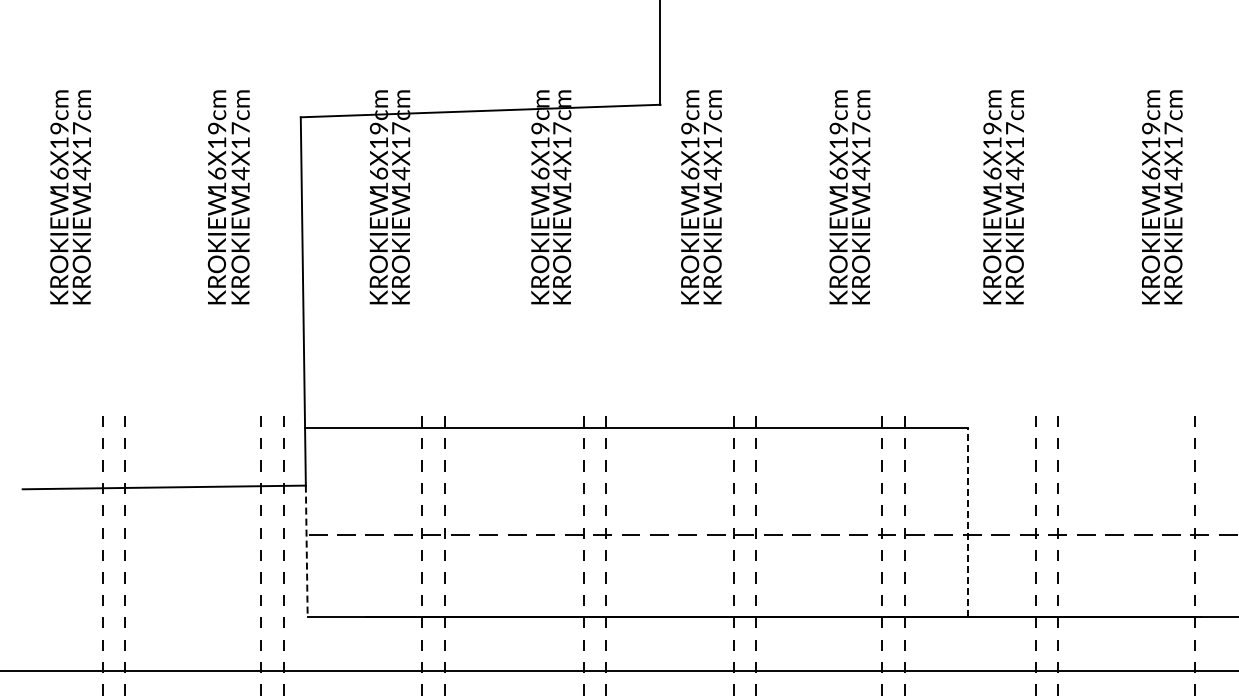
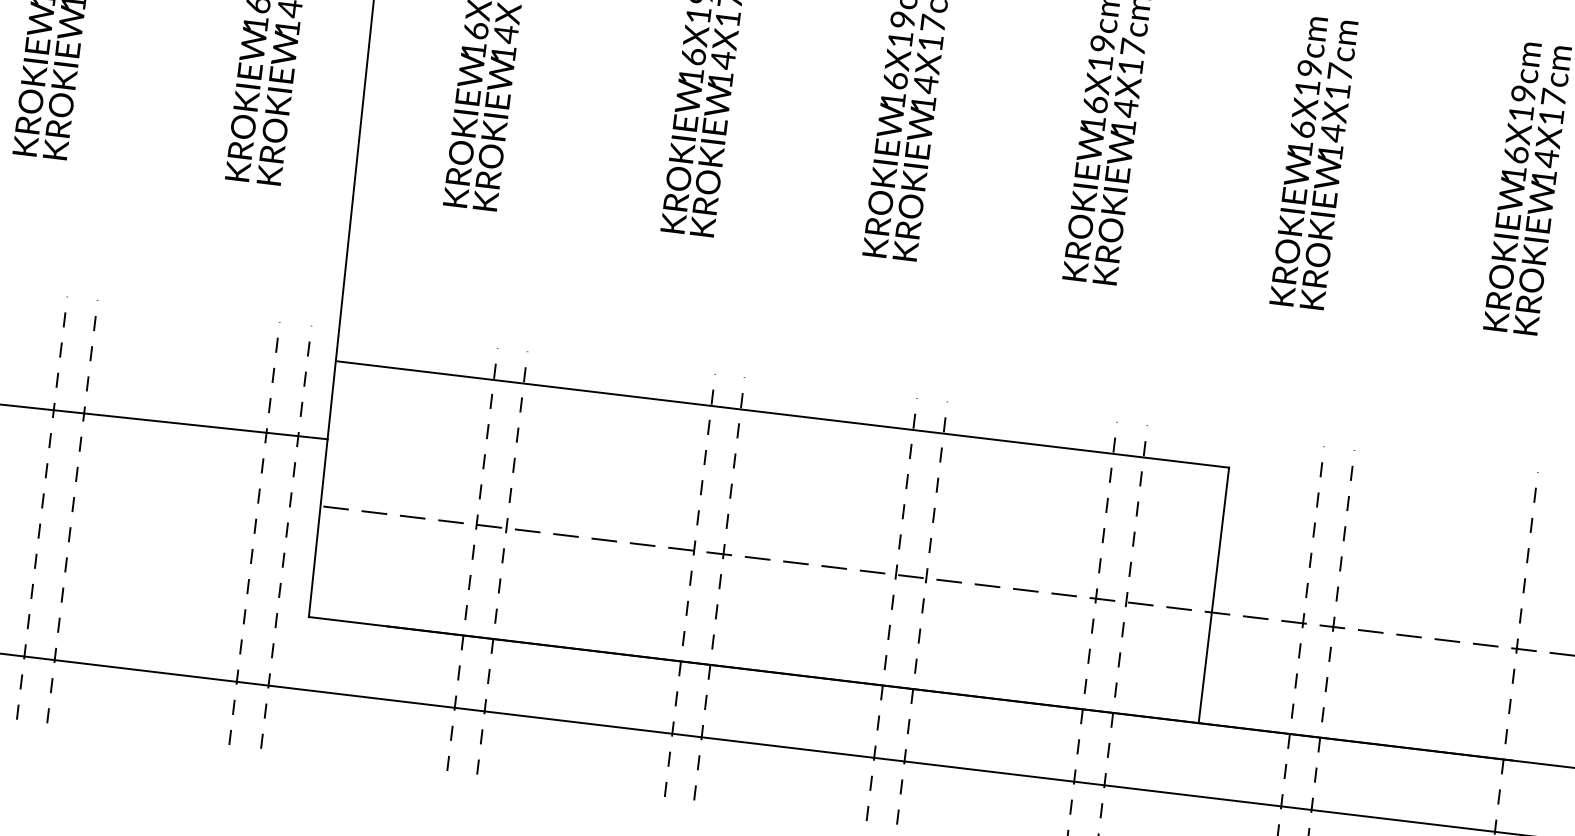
line: (968, 522) -> (1214, 595), dashed -> solid
line: (306, 551) -> (317, 528), dashed -> solid

